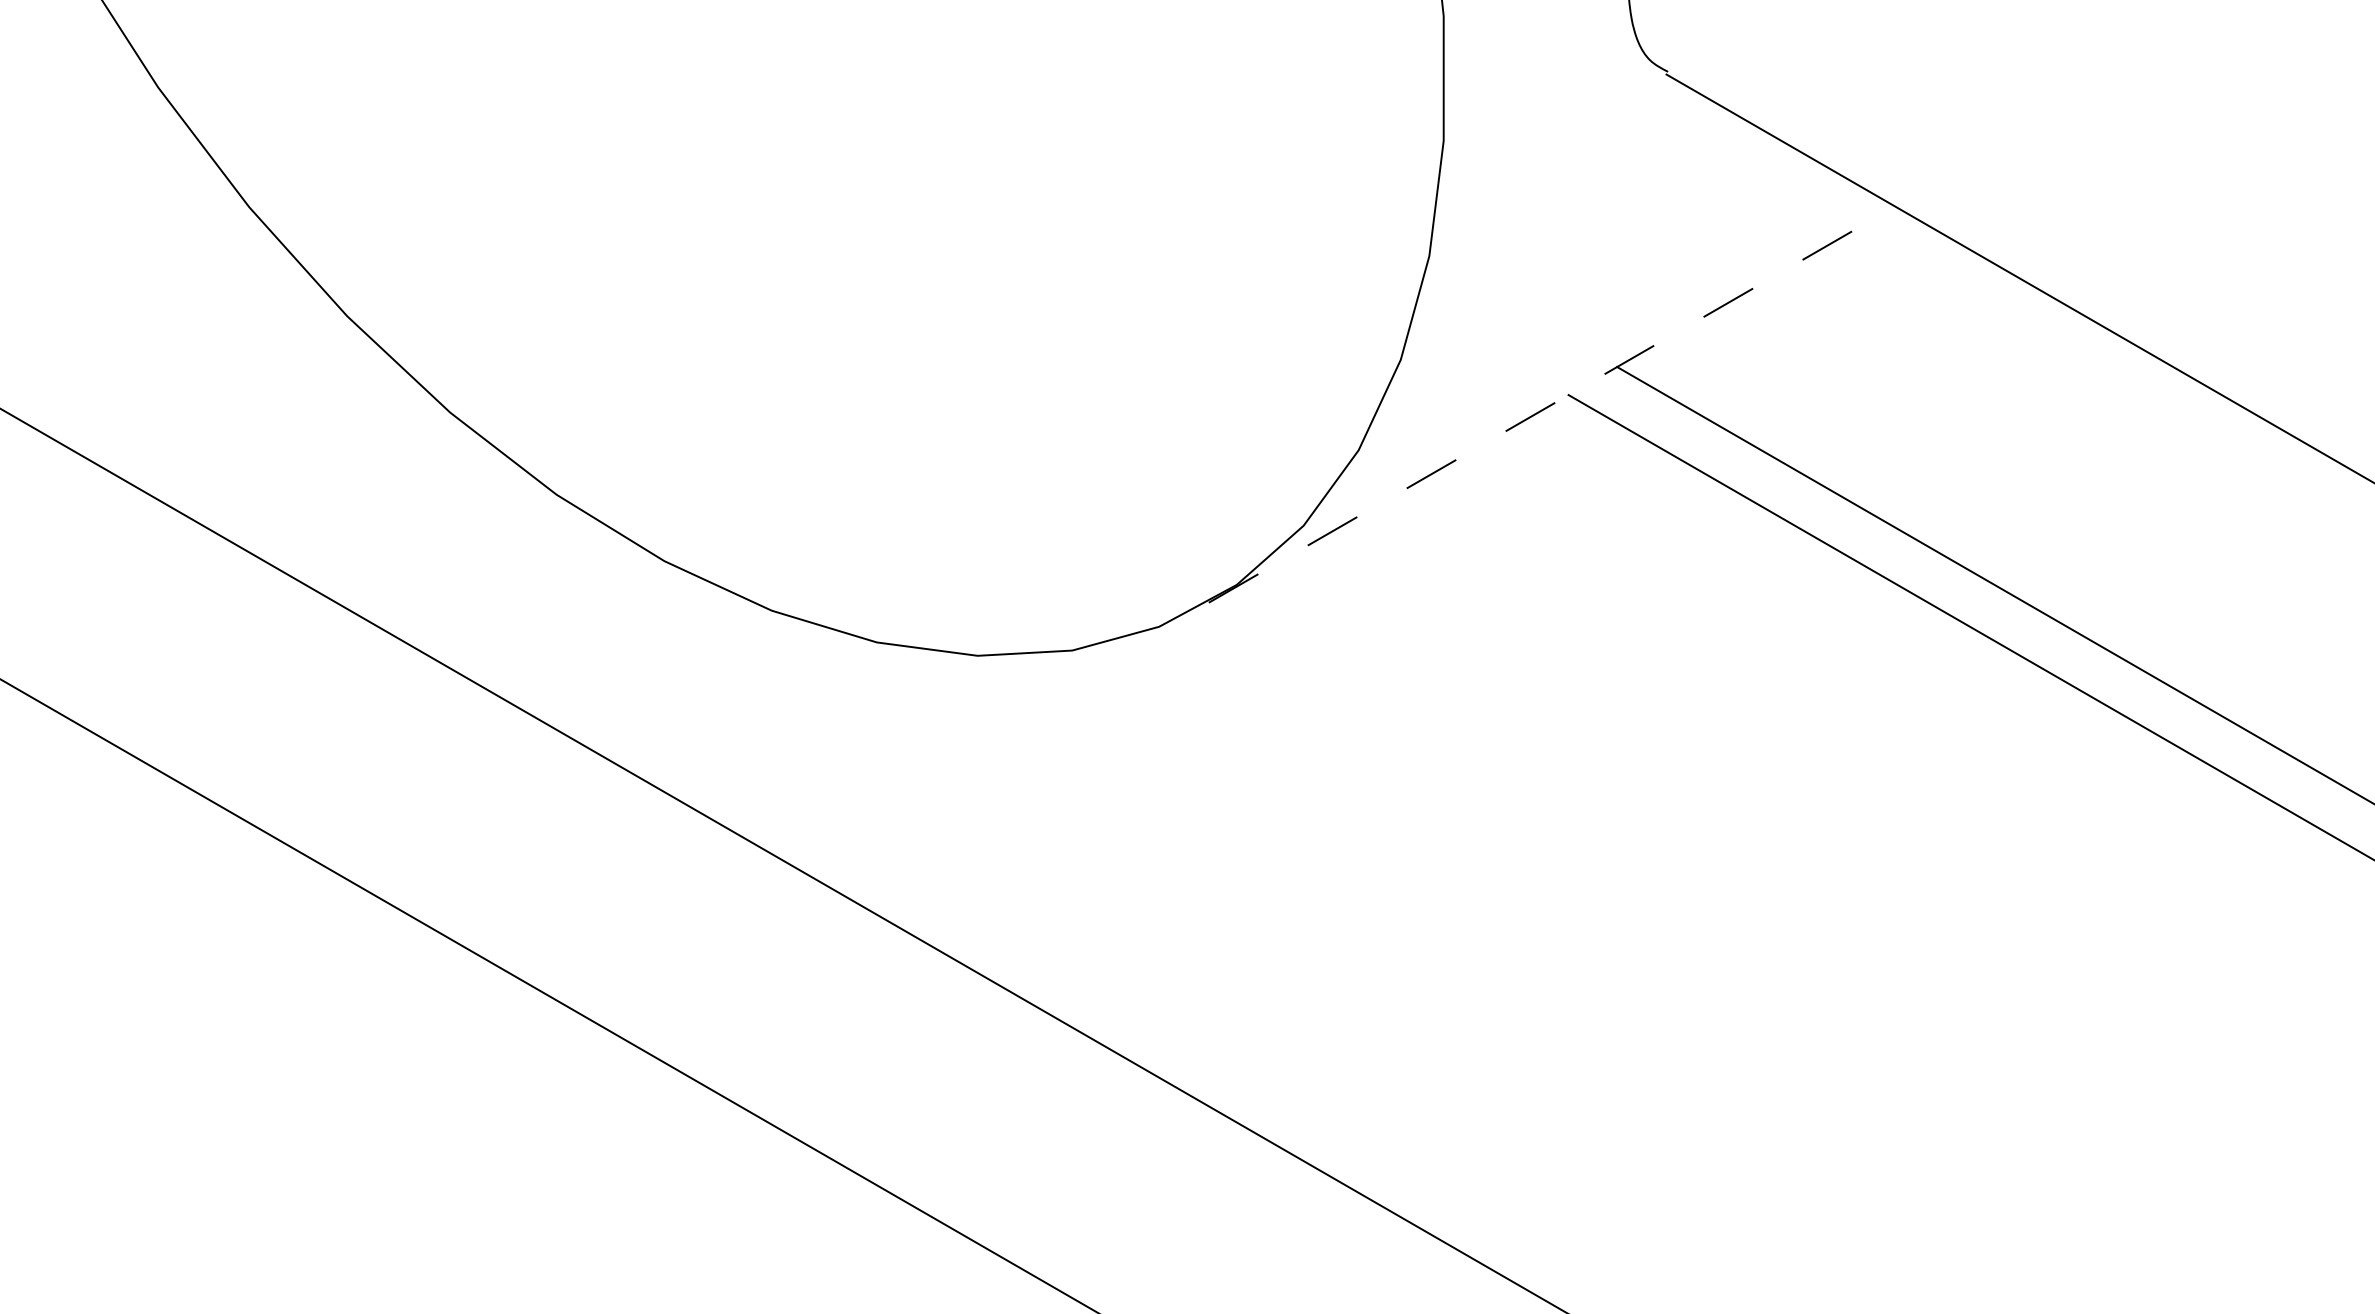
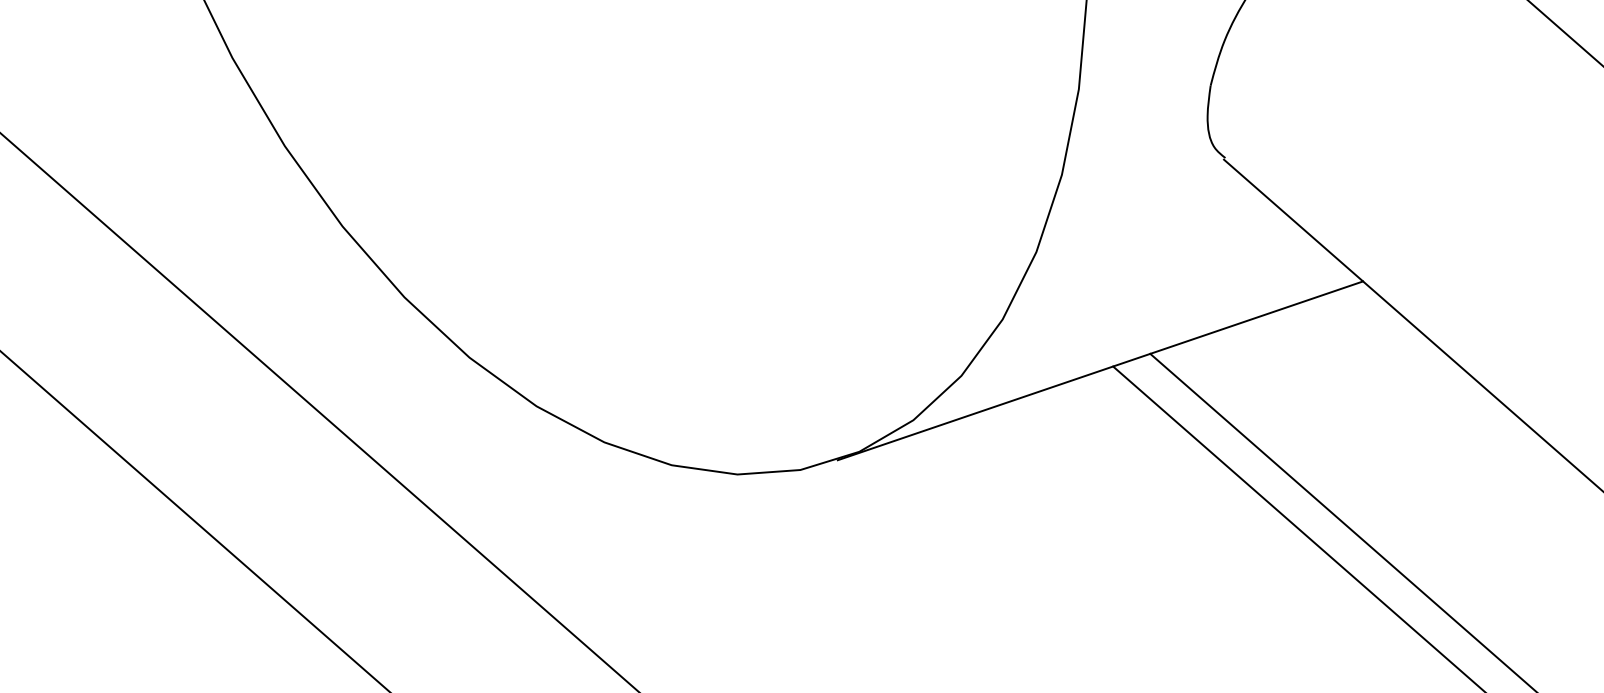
line: (1552, 404) -> (1100, 370), dashed -> solid

